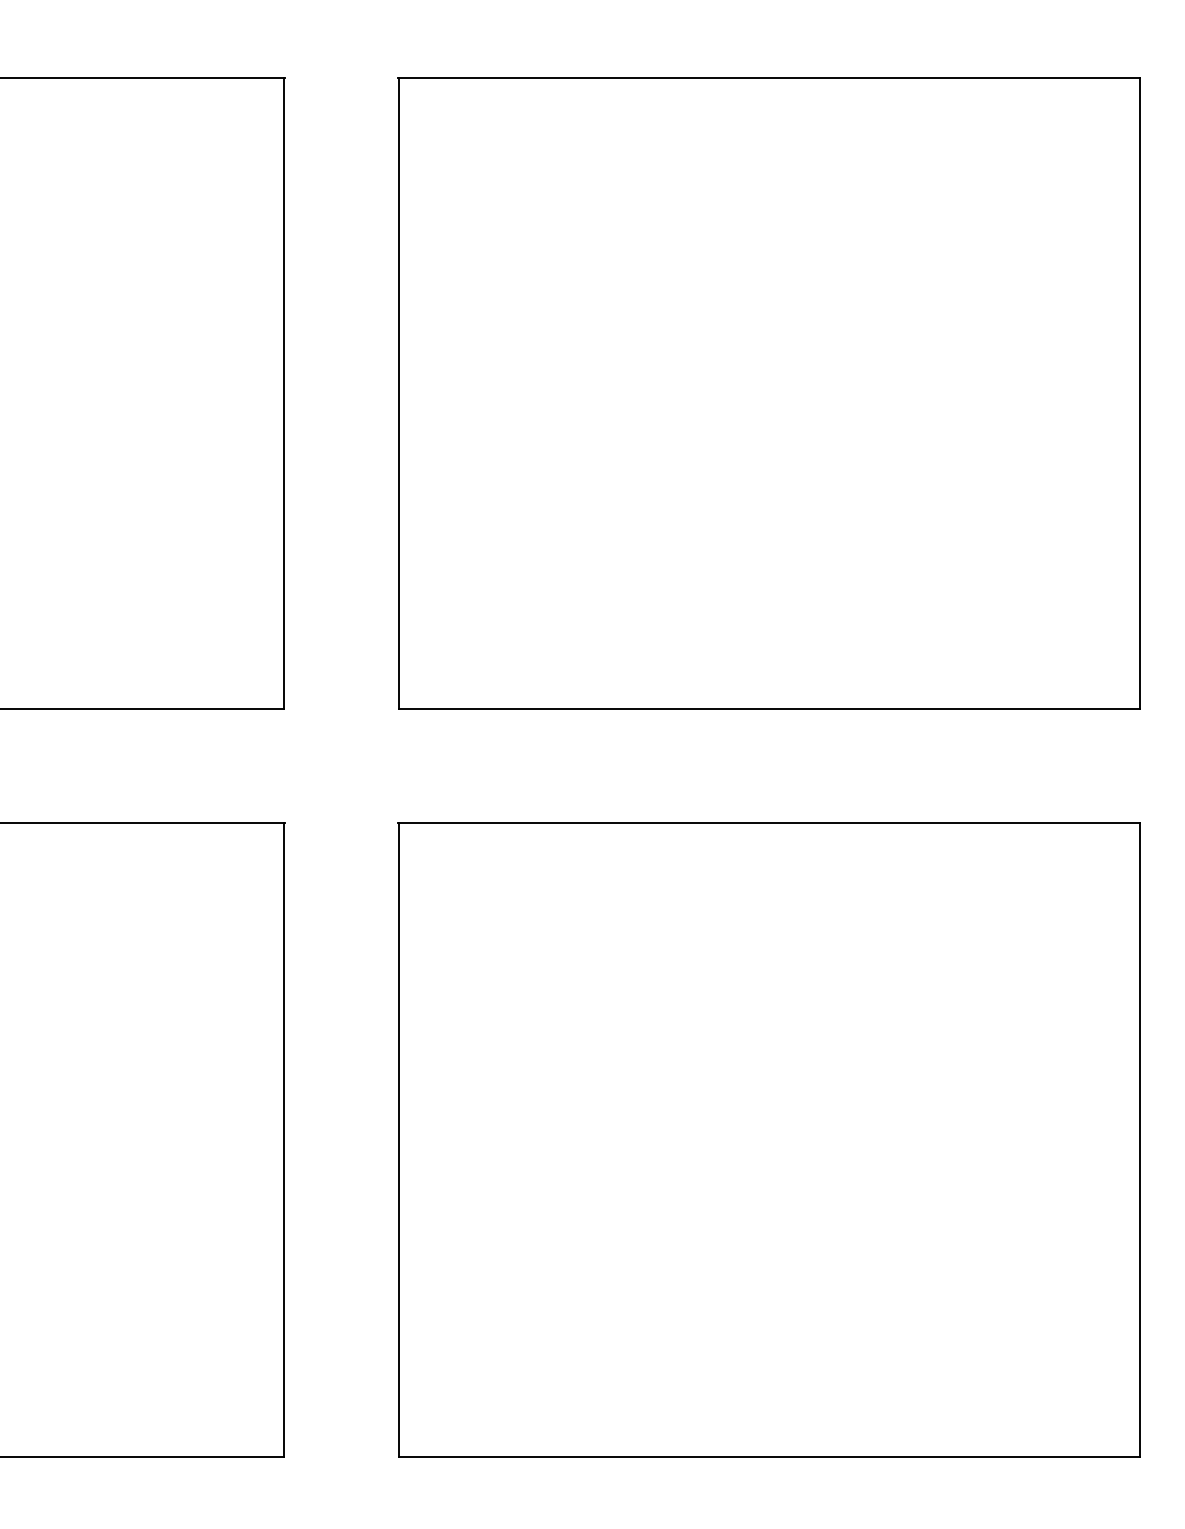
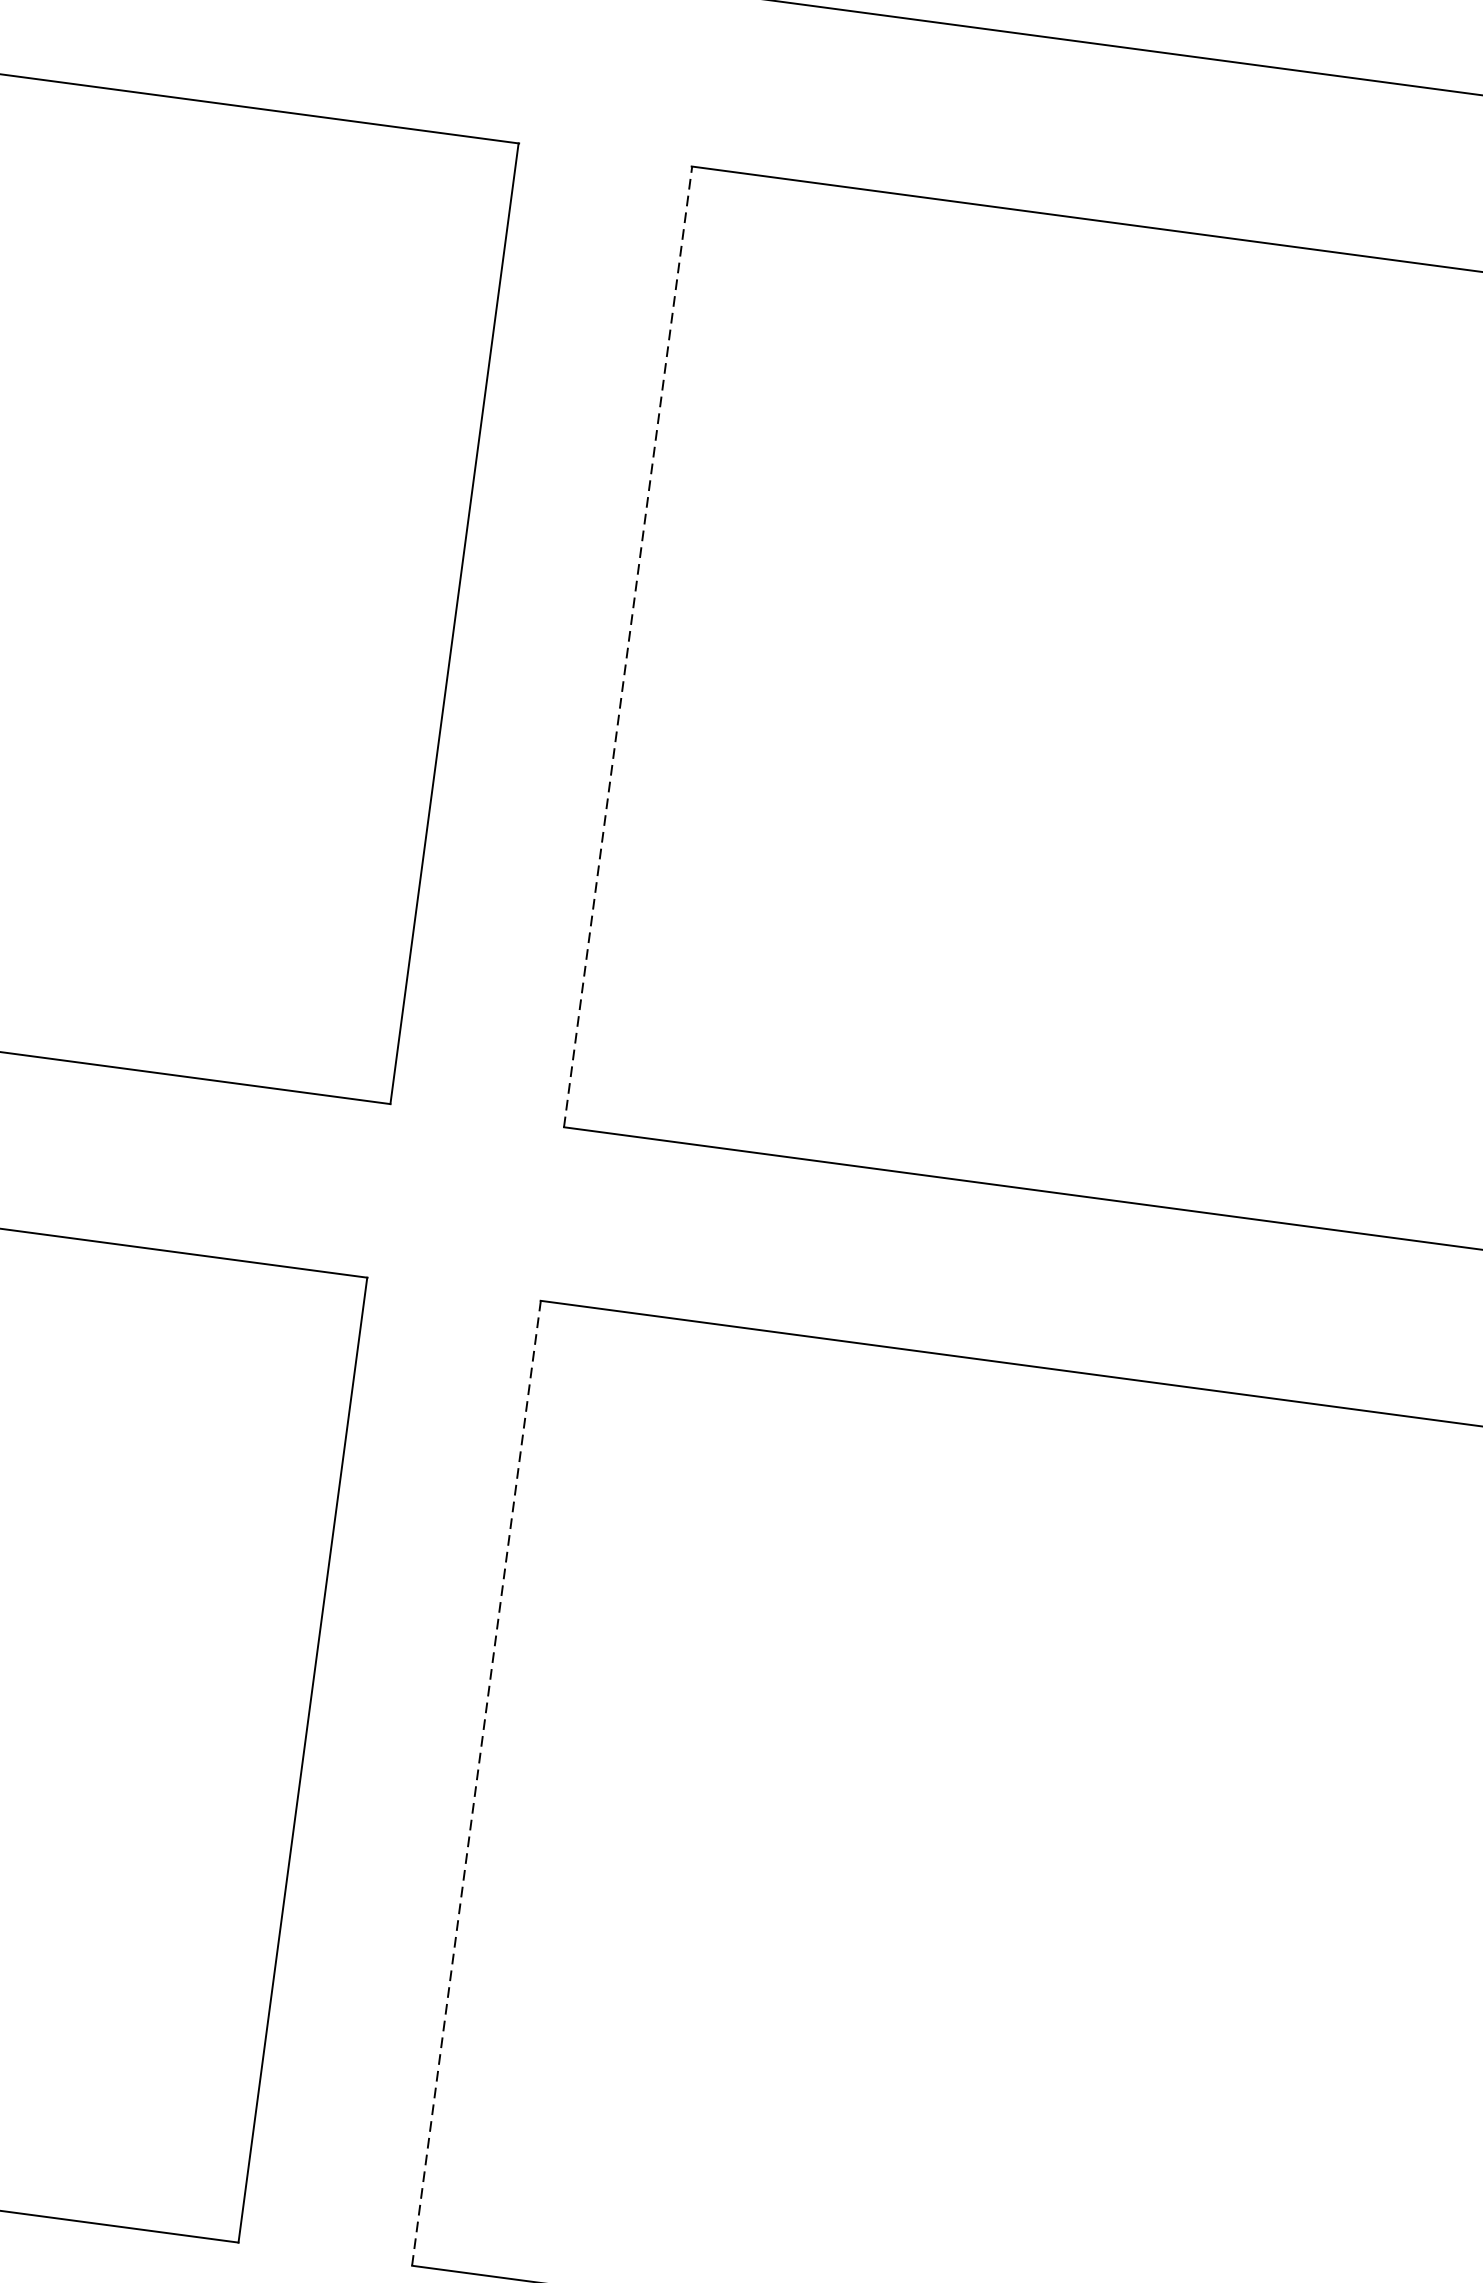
line: (398, 393) -> (628, 646), solid -> dashed
line: (398, 1140) -> (476, 1783), solid -> dashed

